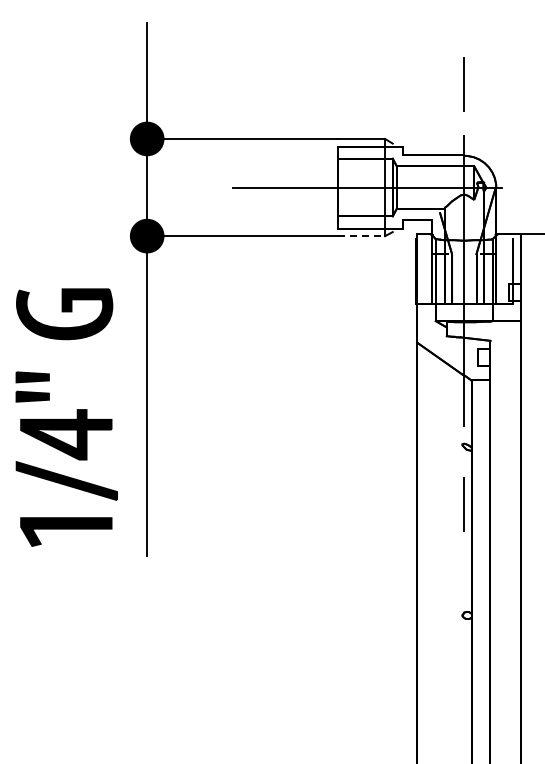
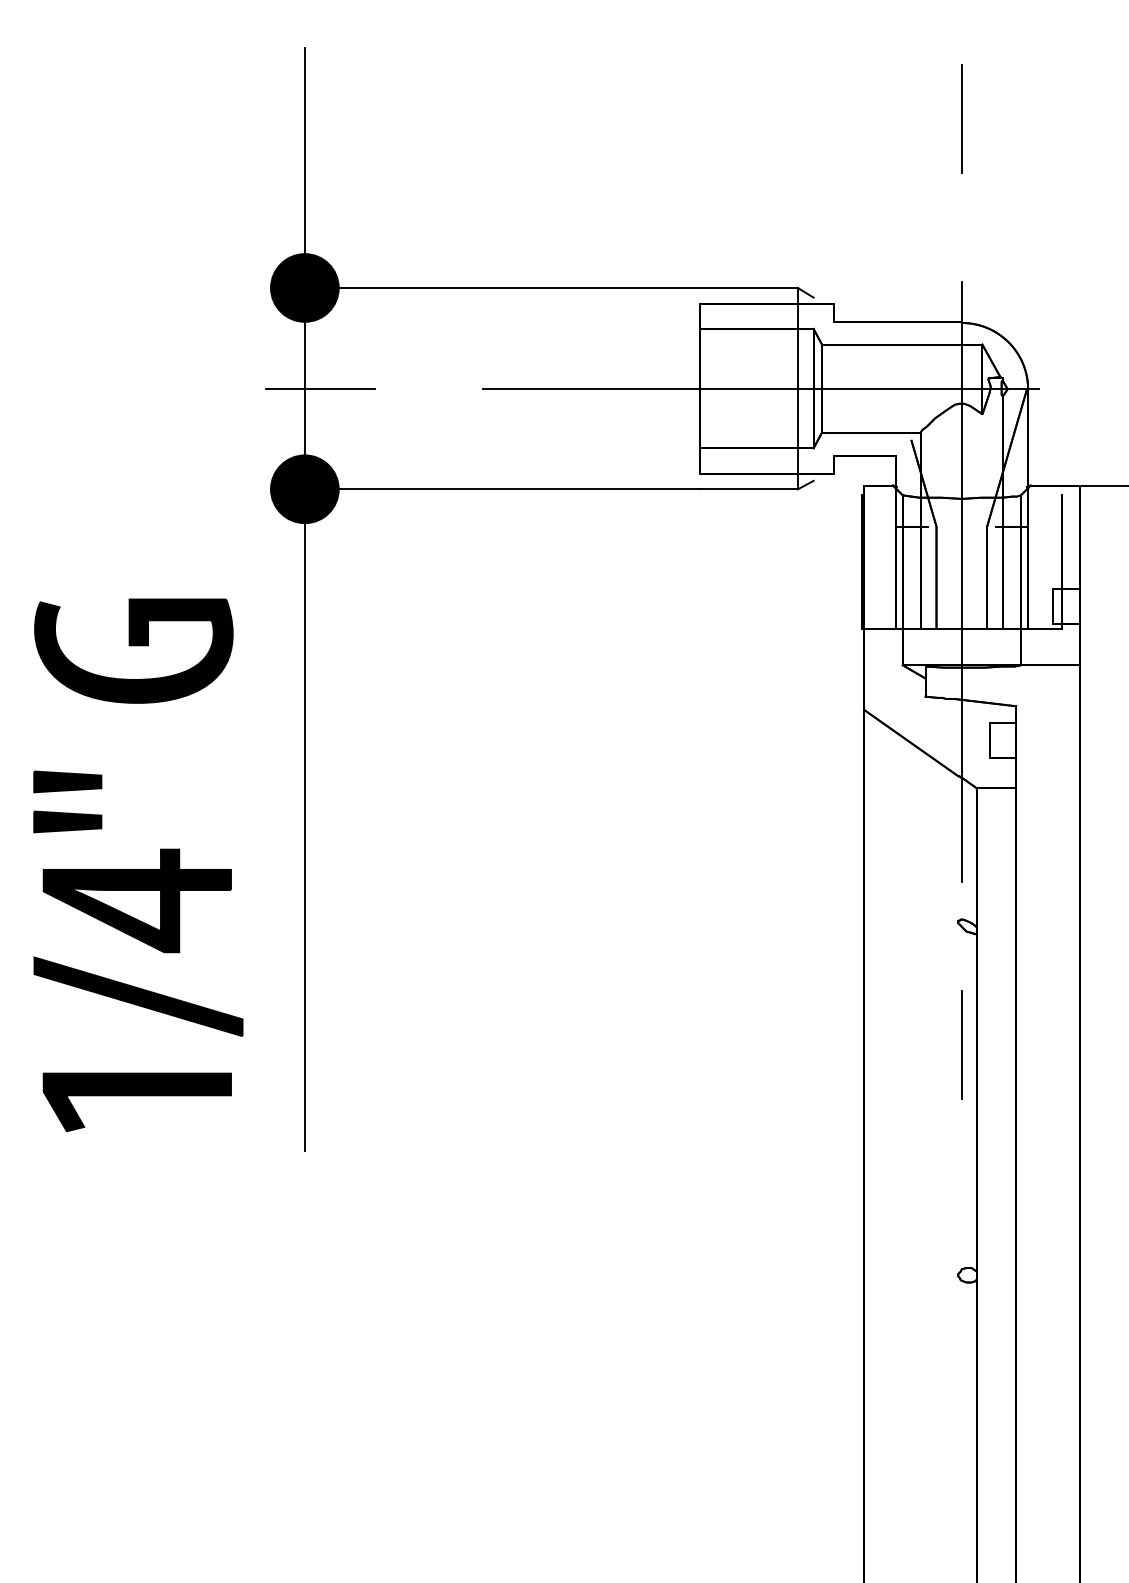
line: (463, 84) -> (960, 119), moved
line: (154, 187) -> (320, 388), added
line: (361, 236) -> (748, 490), dashed -> solid

